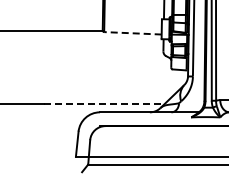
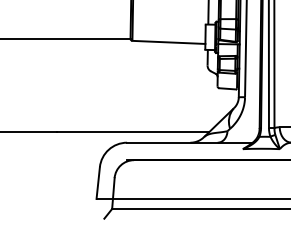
line: (132, 33) -> (168, 42), dashed -> solid
line: (104, 104) -> (132, 132), dashed -> solid

